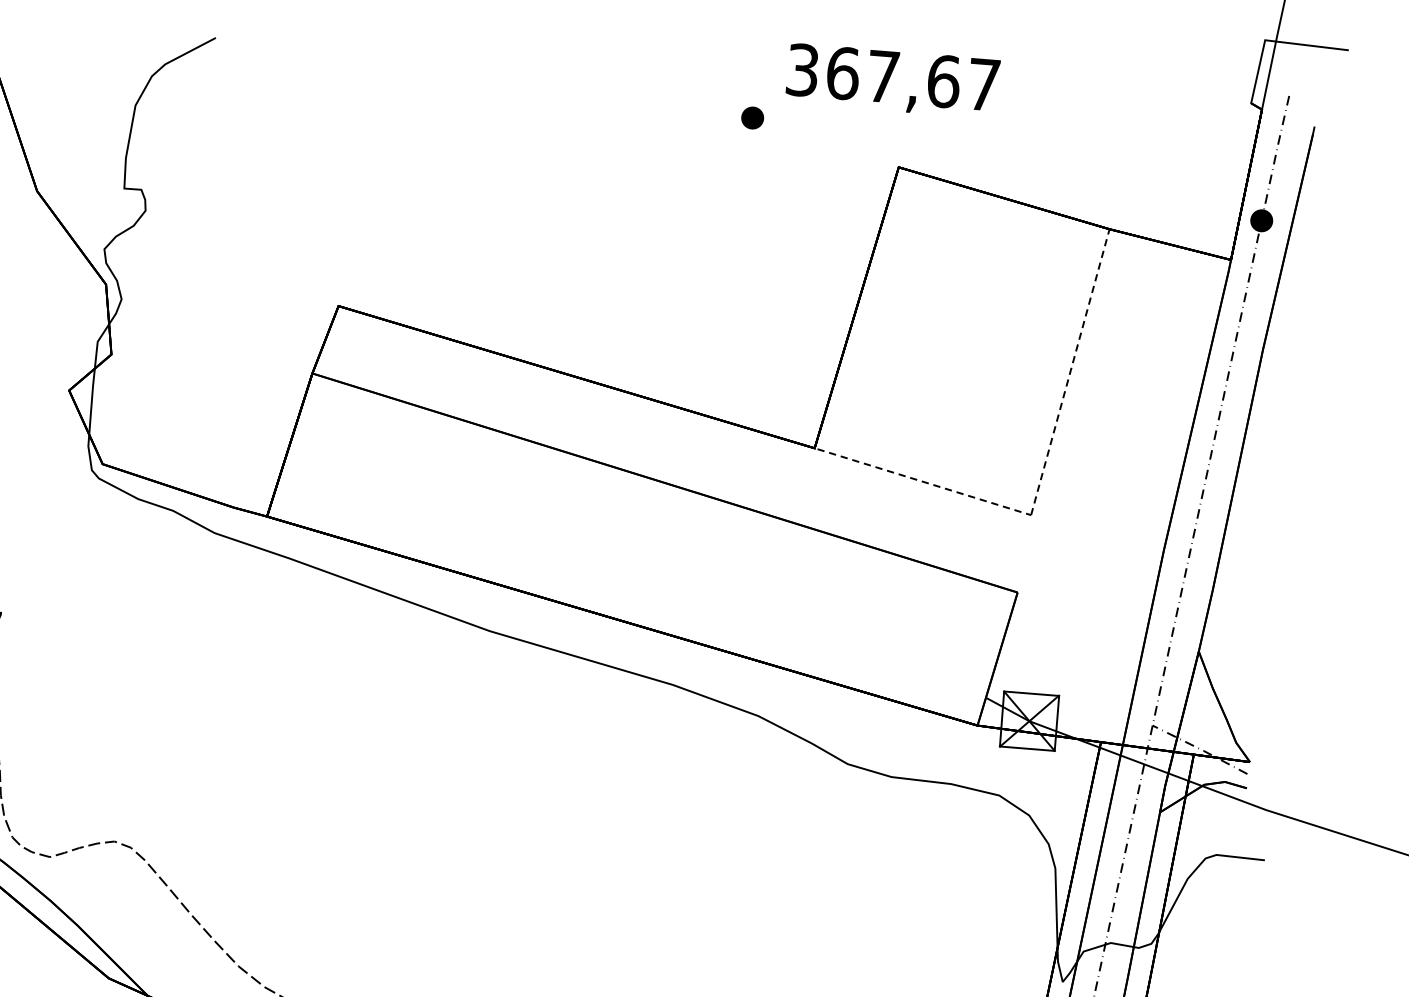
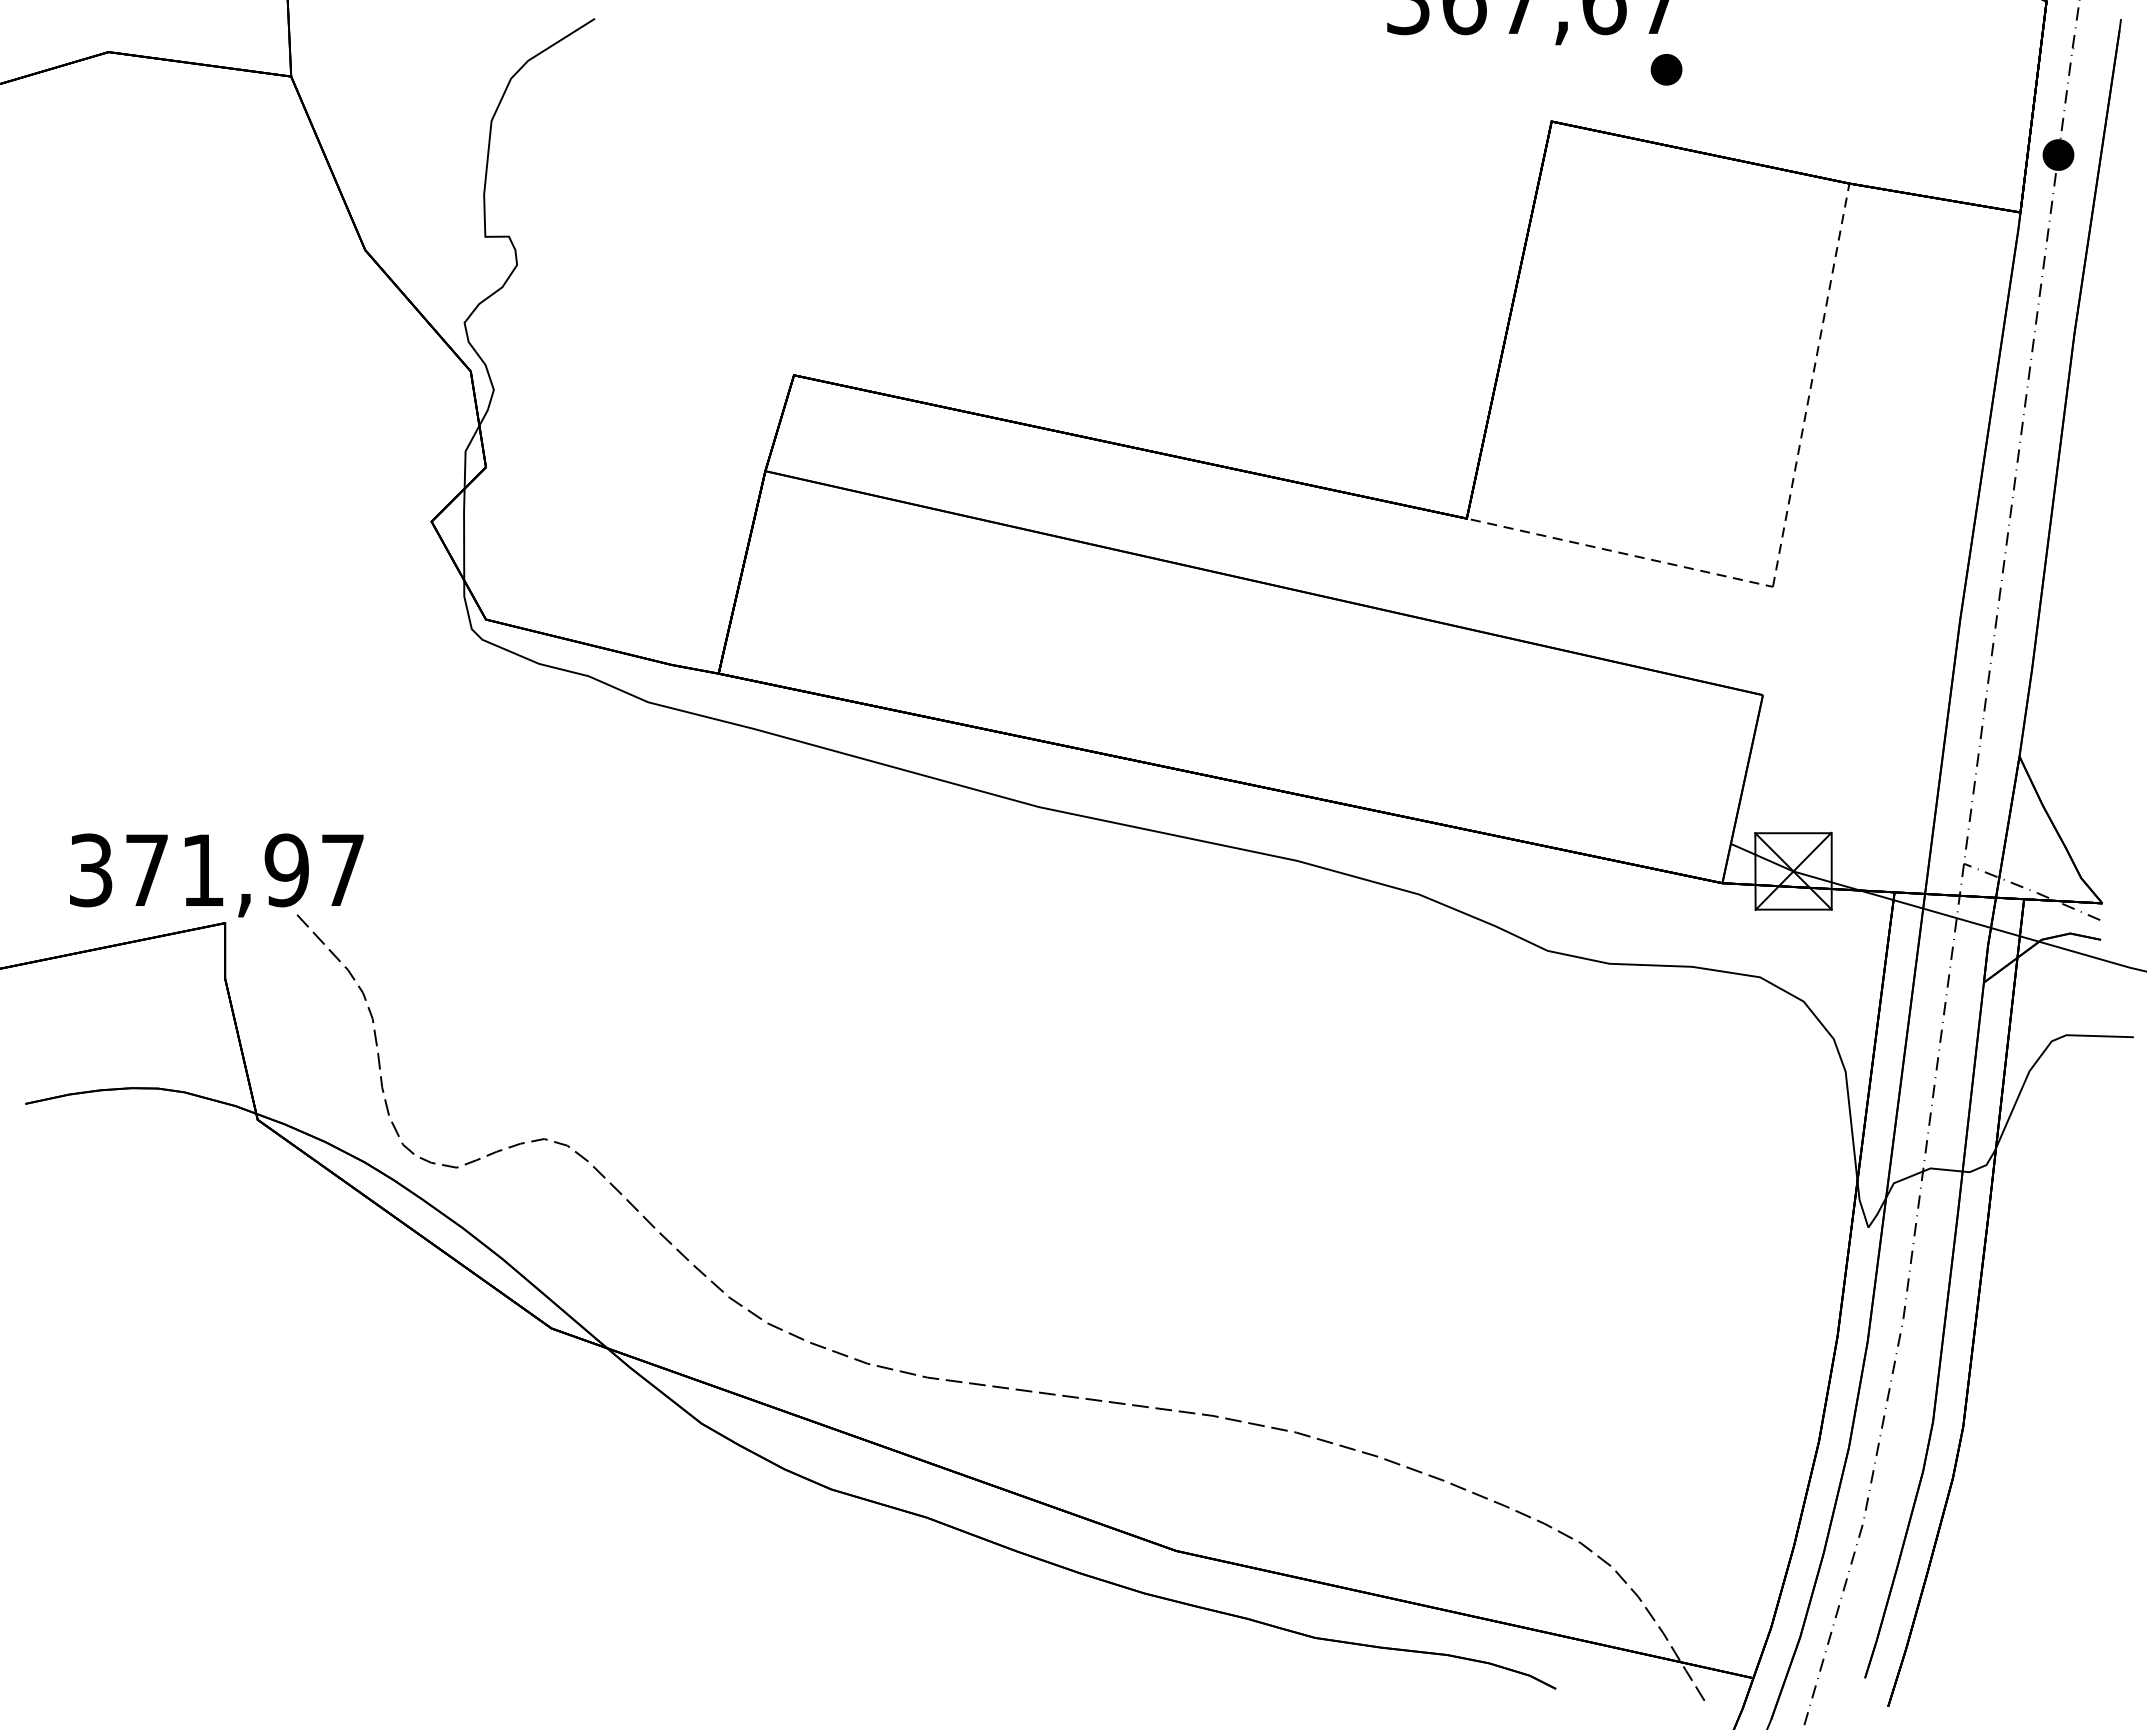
part: (752, 117) -> (1666, 69), moved

